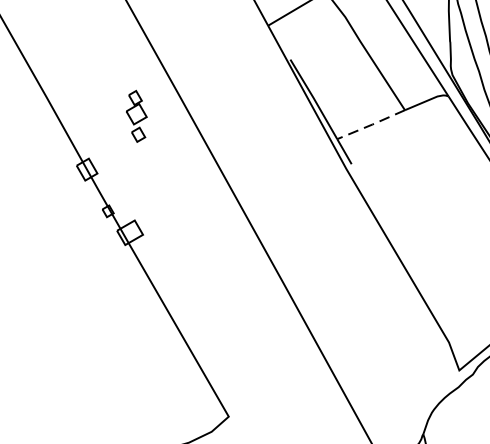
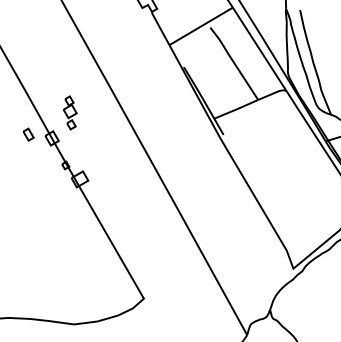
part: (137, 115) -> (70, 112), moved
line: (371, 124) -> (236, 109), dashed -> solid
part: (50, 163) -> (28, 134), added

